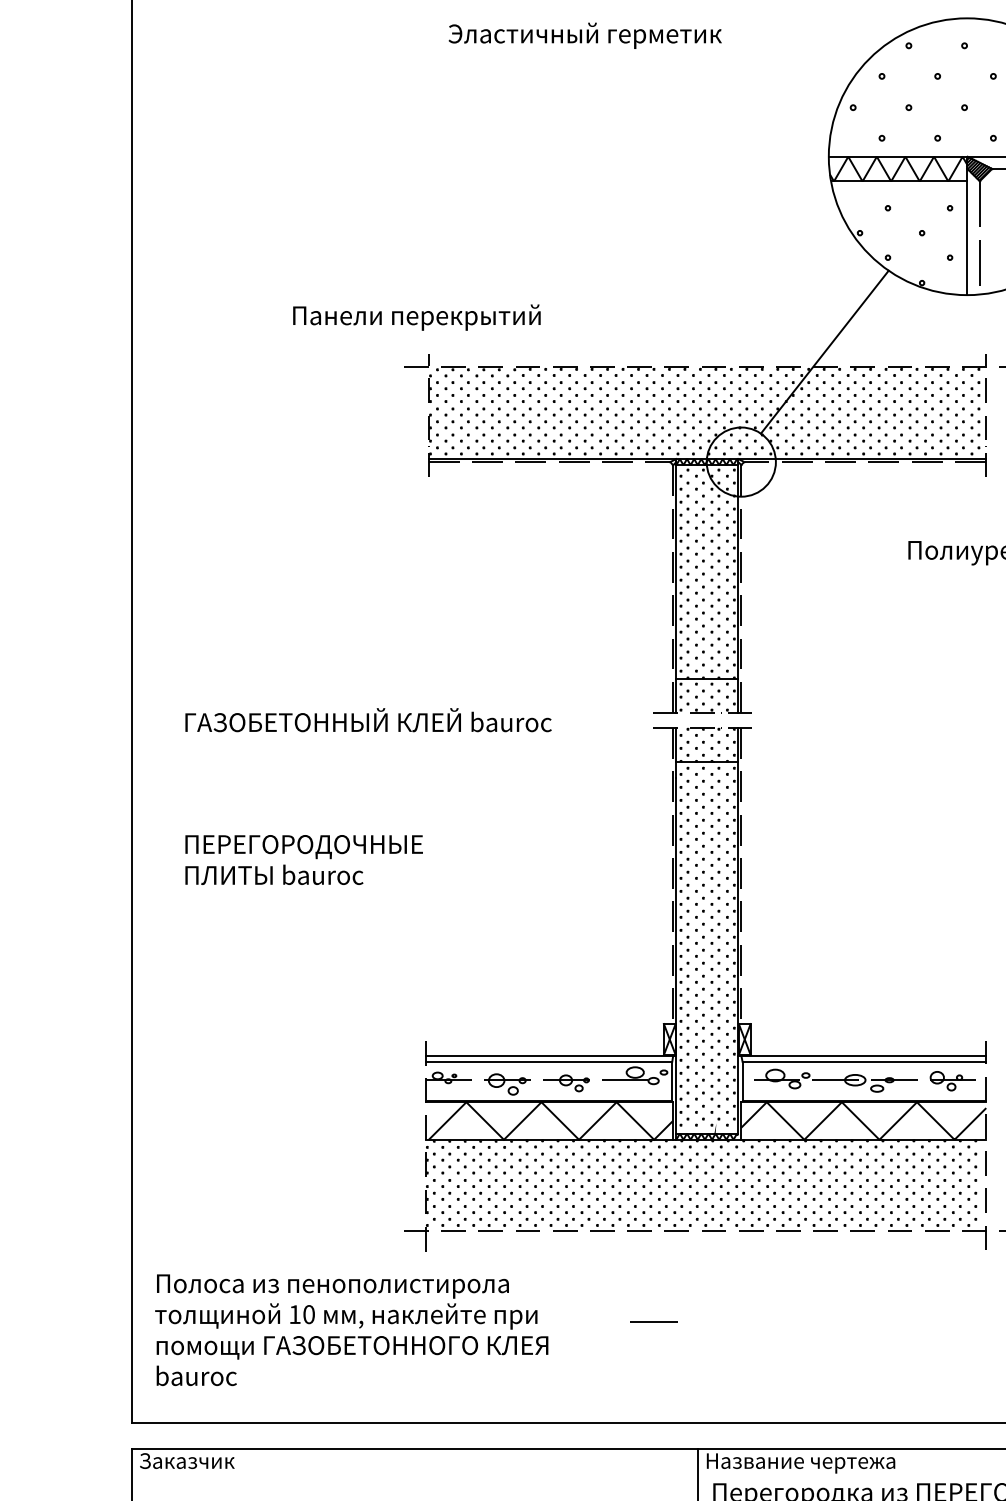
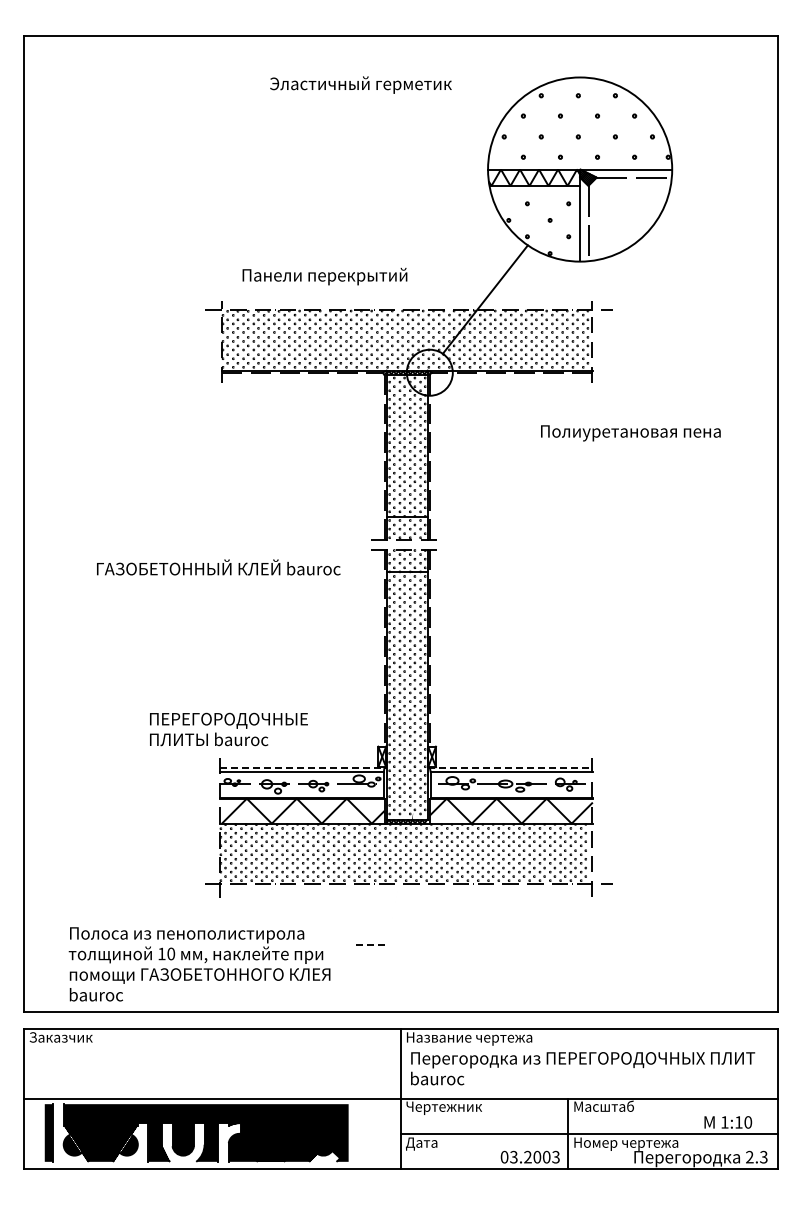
text: (584, 34) -> (360, 84), moved
text: (416, 317) -> (324, 276), moved
text: (368, 720) -> (218, 567), moved
text: (303, 860) -> (228, 729), moved
line: (551, 1055) -> (303, 767), solid -> dashed
line: (862, 1055) -> (510, 767), solid -> dashed
line: (653, 1321) -> (371, 944), solid -> dashed
text: (351, 1330) -> (199, 964), moved

